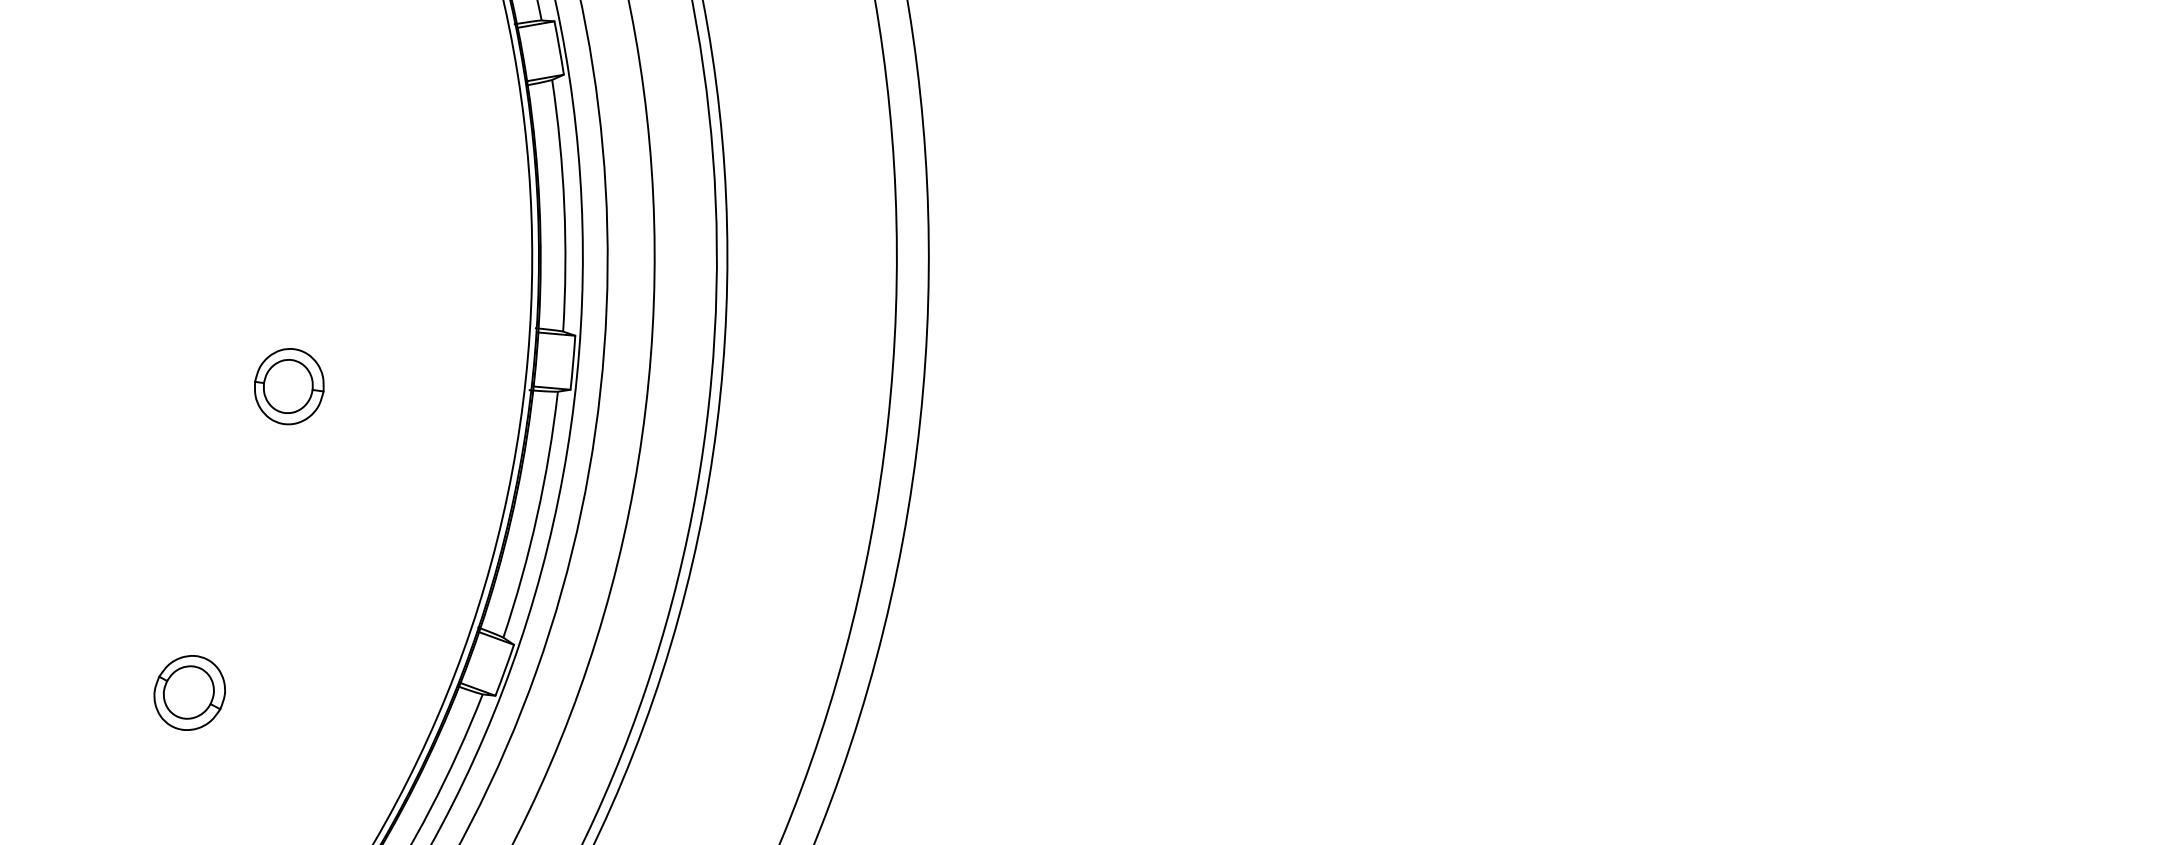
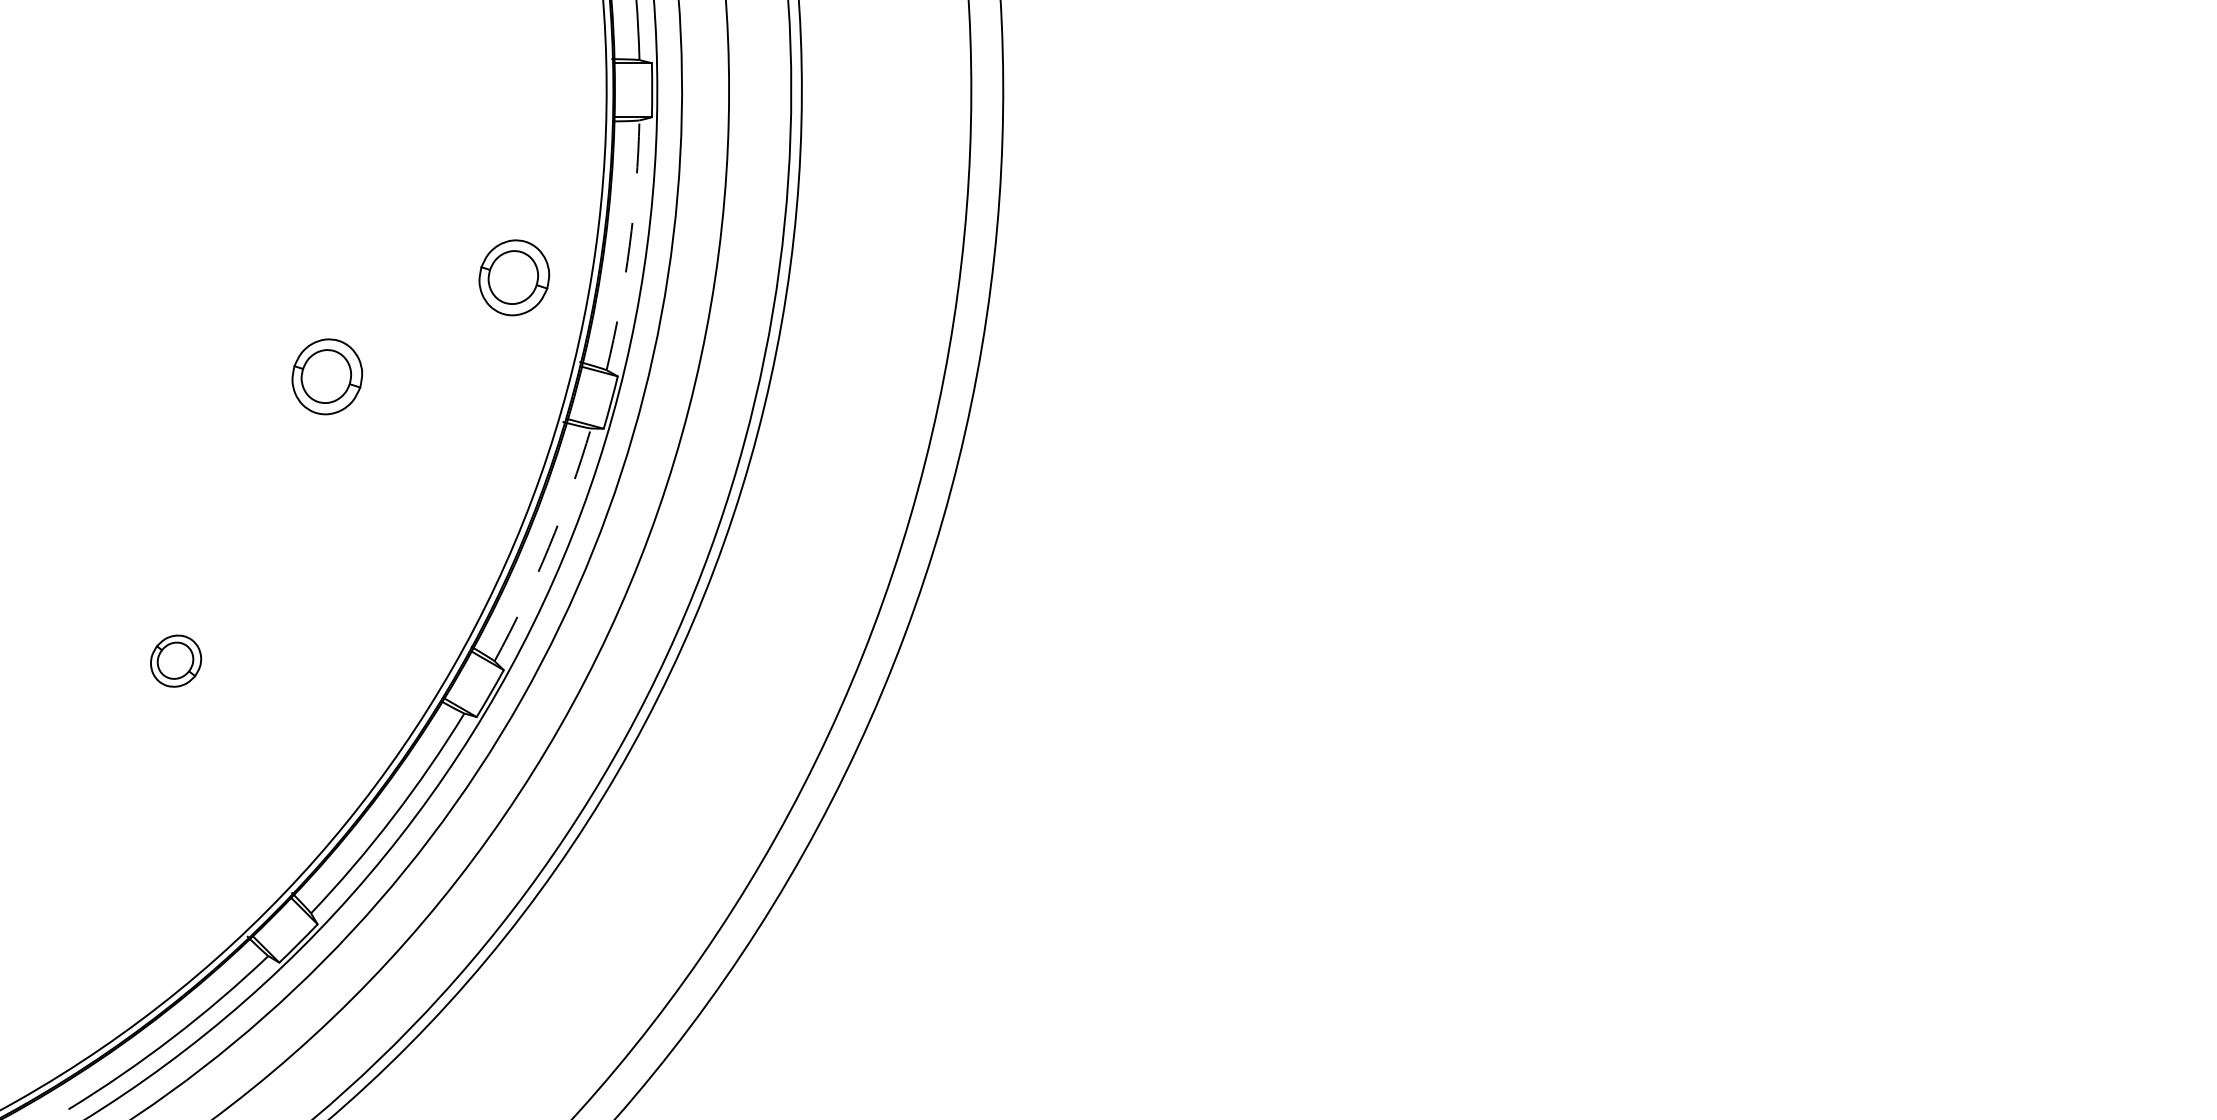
arc: (564, 205) -> (629, 246), solid -> dashed
part: (456, 256) -> (514, 277), added
arc: (536, 516) -> (548, 547), solid -> dashed
part: (189, 692) -> (175, 660), size x0.7

